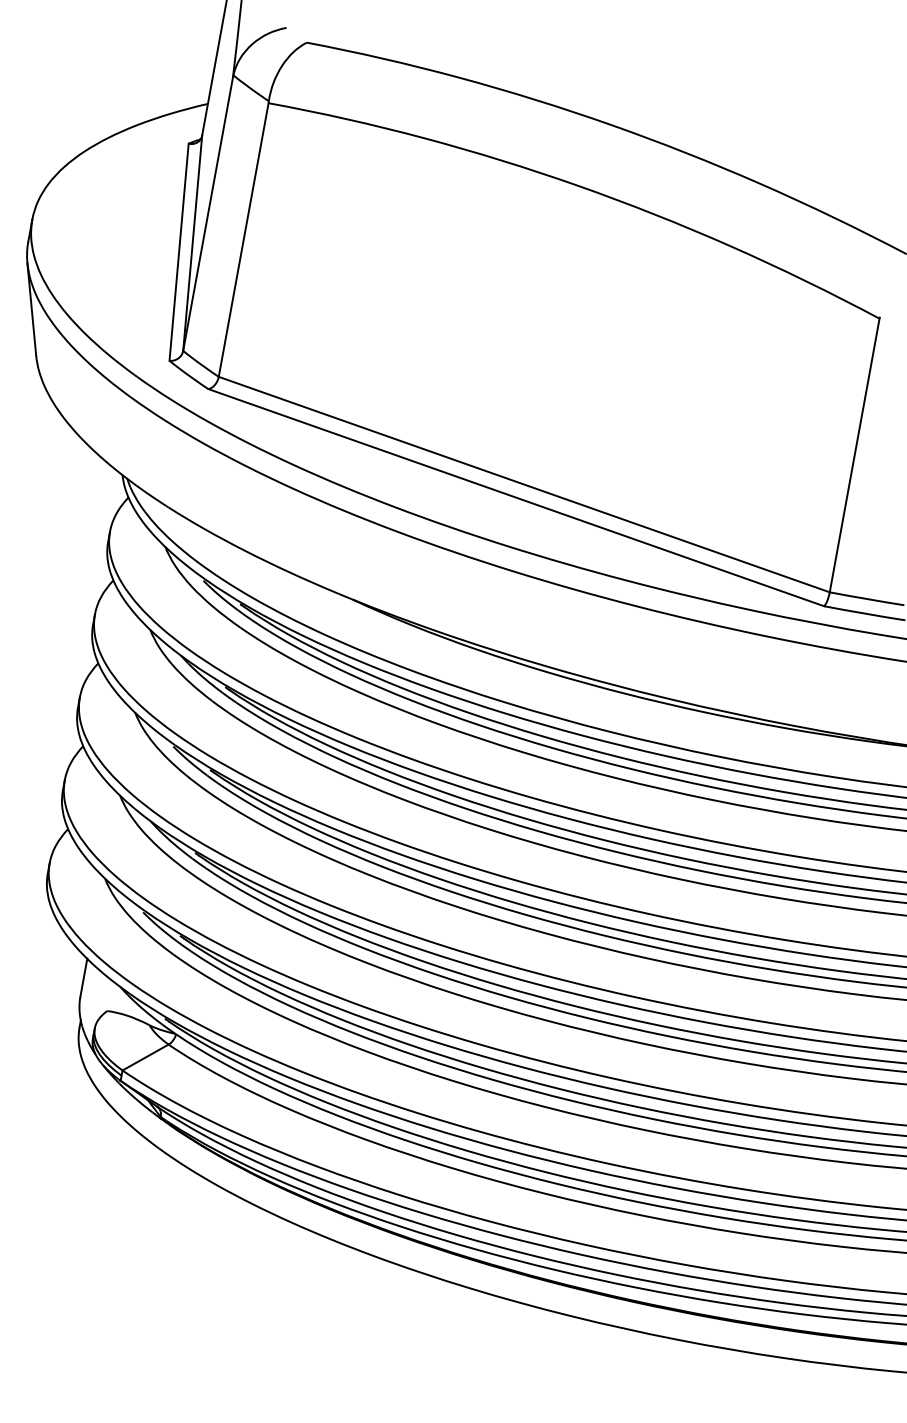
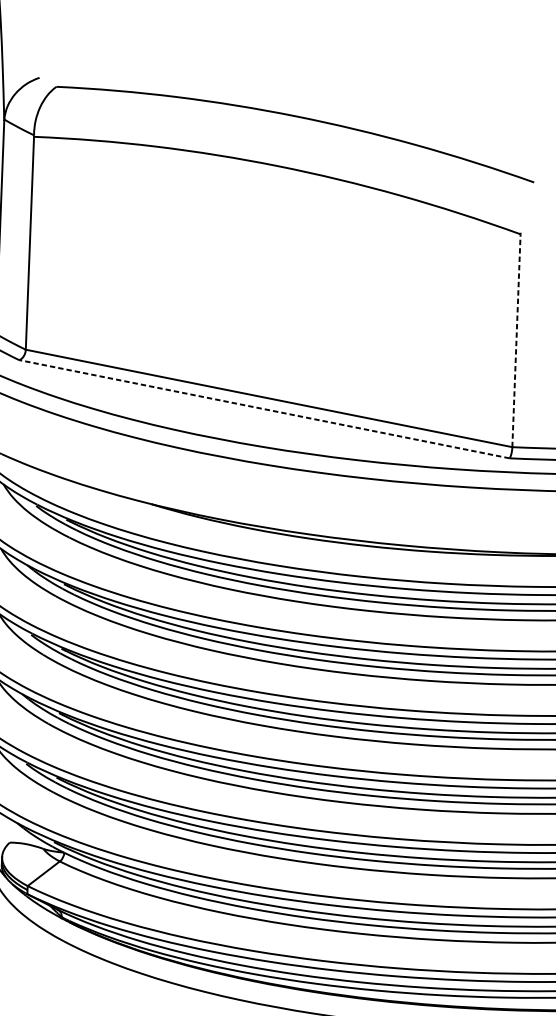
line: (854, 455) -> (516, 340), solid -> dashed
line: (515, 497) -> (263, 409), solid -> dashed

